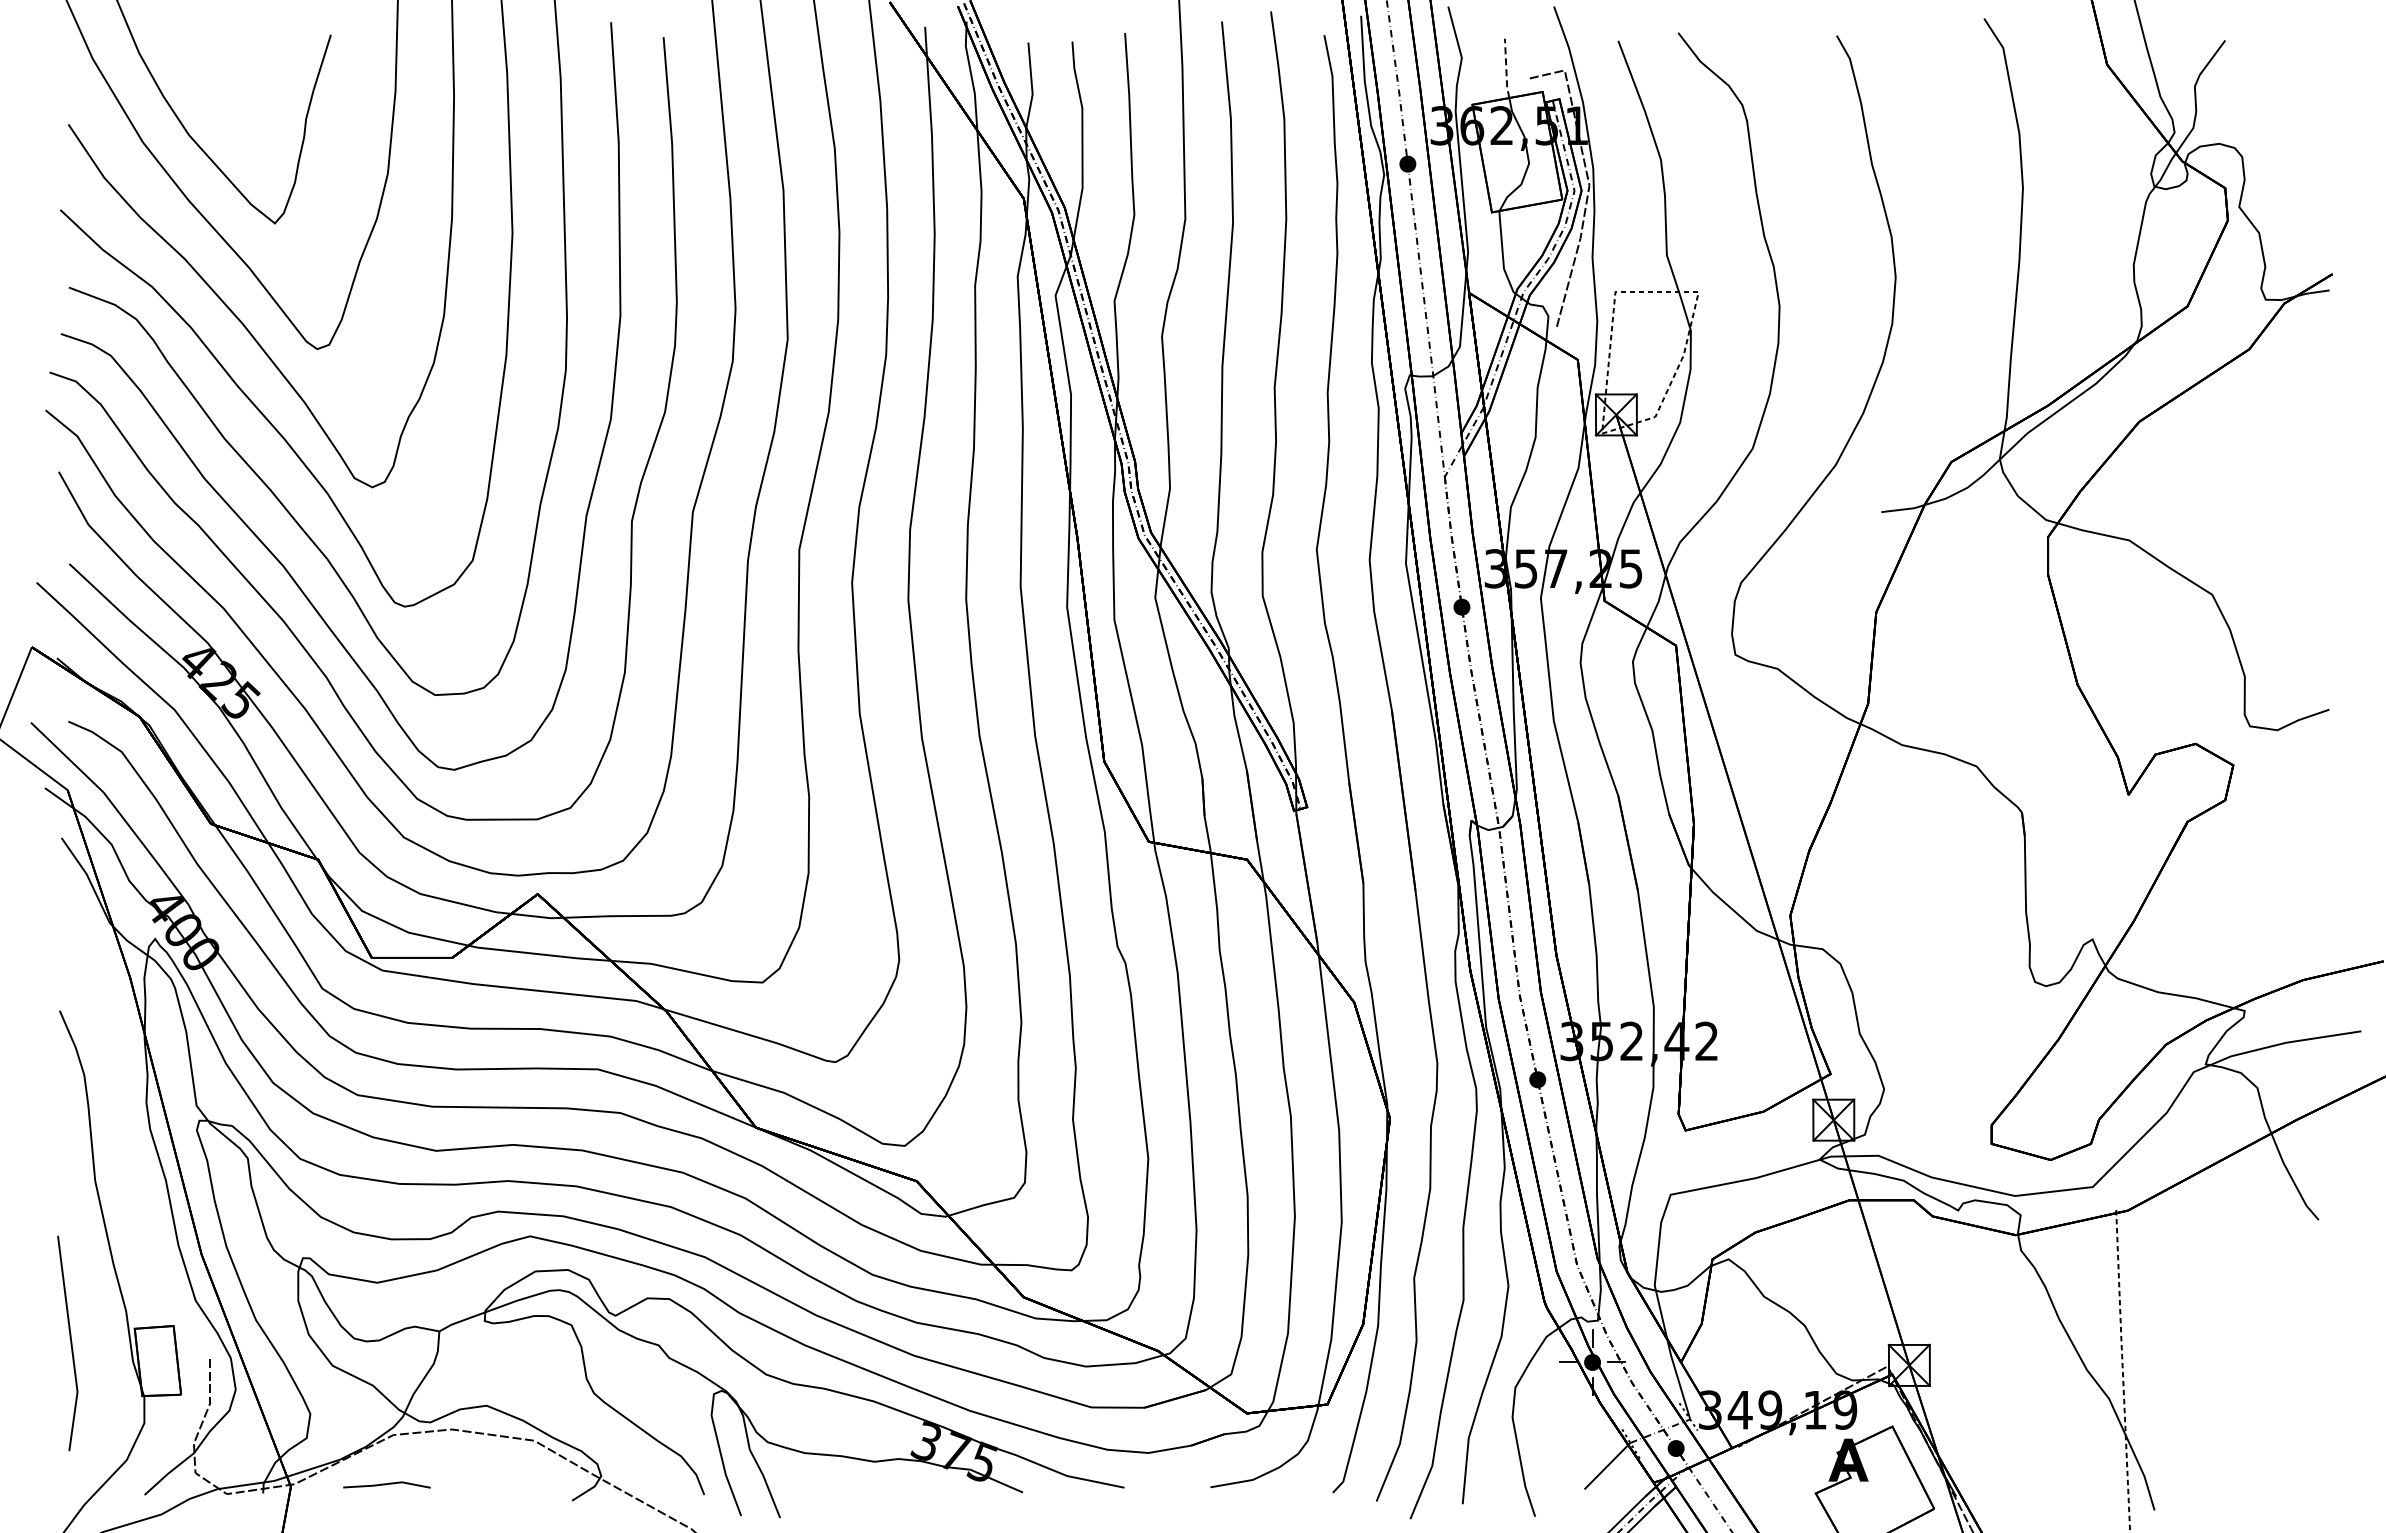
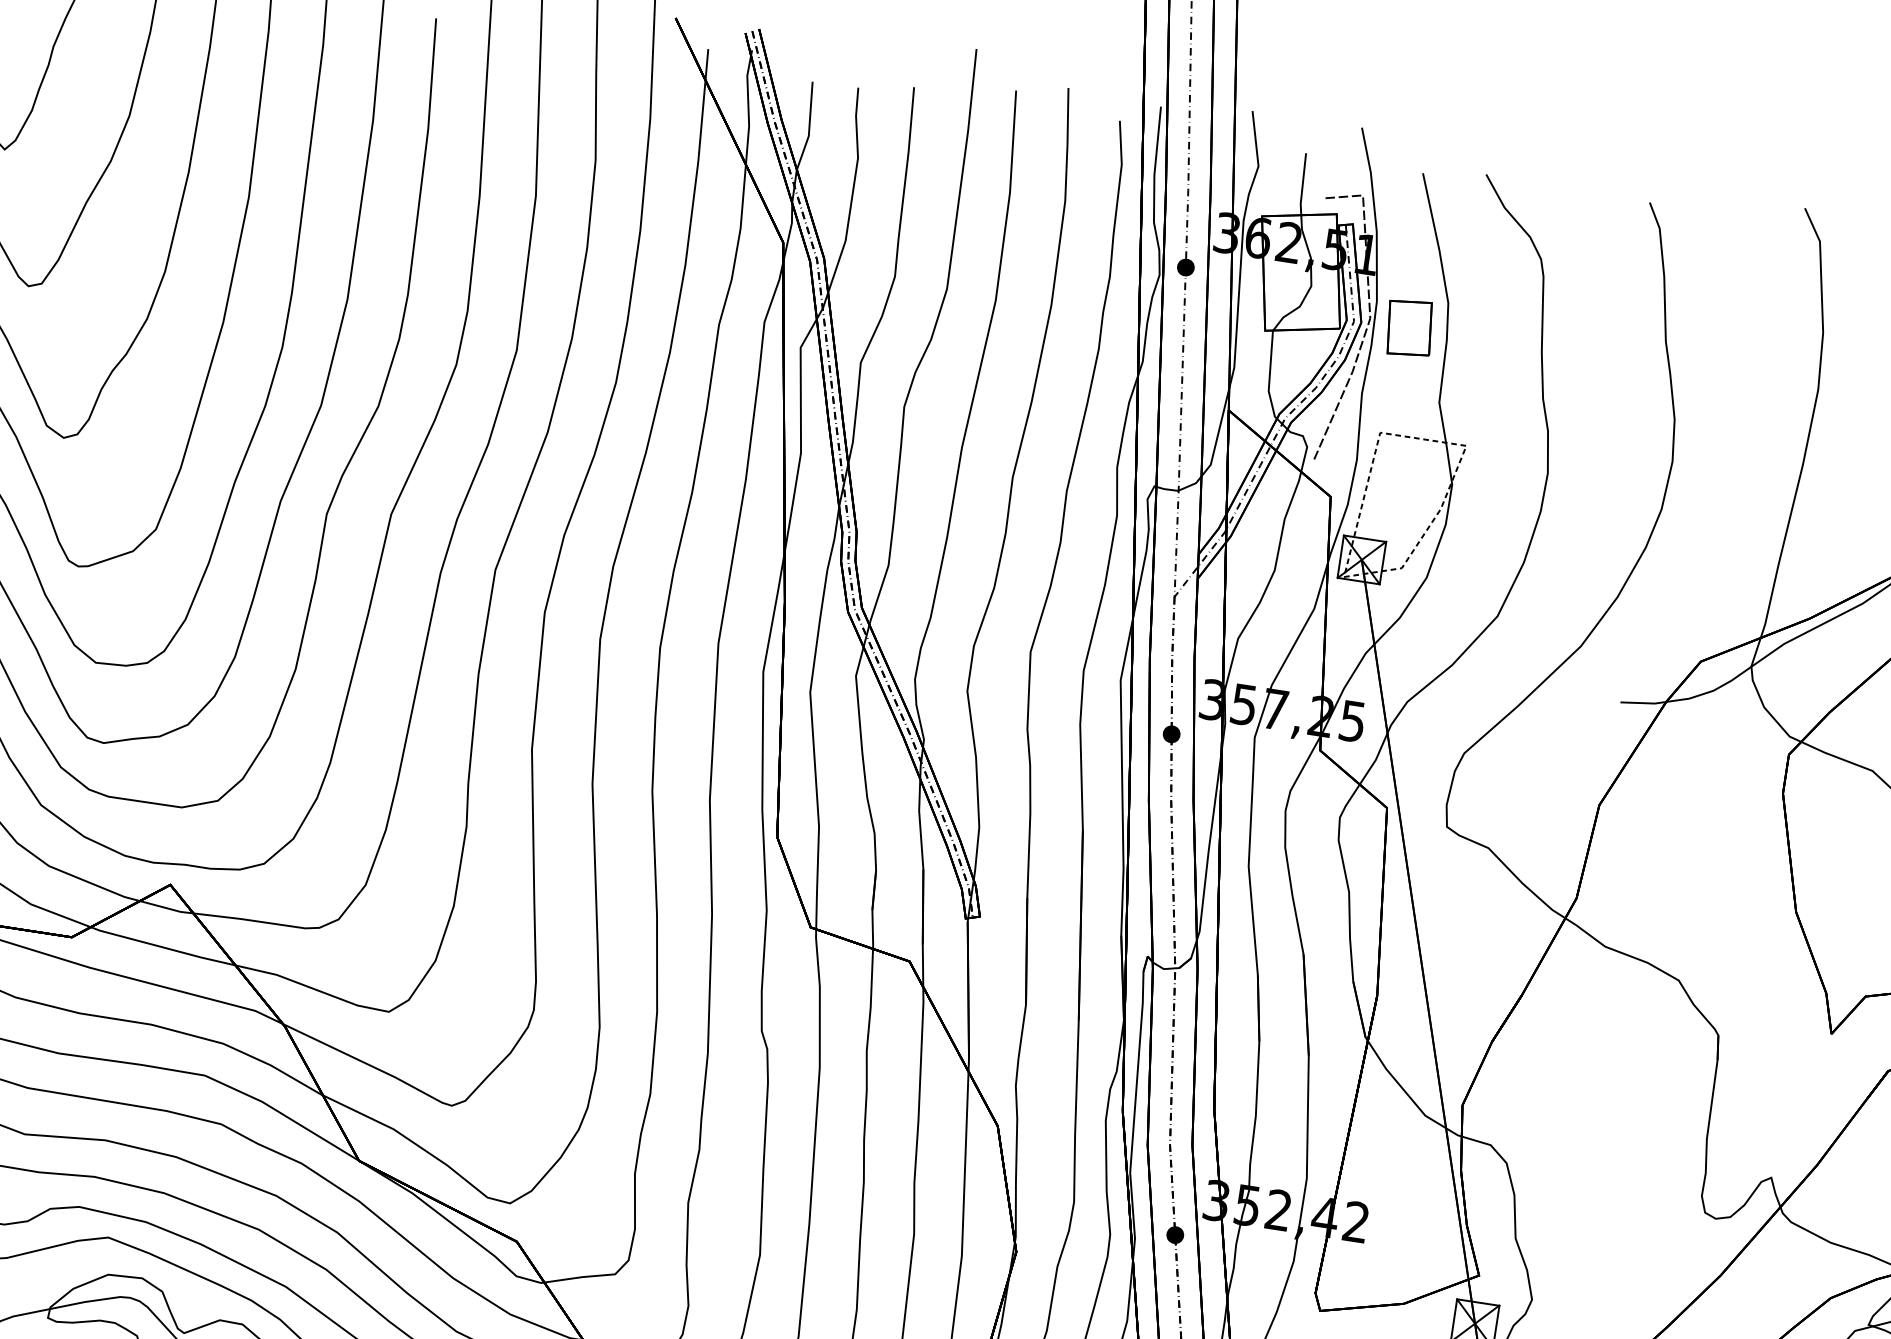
line: (1506, 68) -> (1303, 184), dashed -> solid
part: (1627, 189) -> (1409, 328), added

